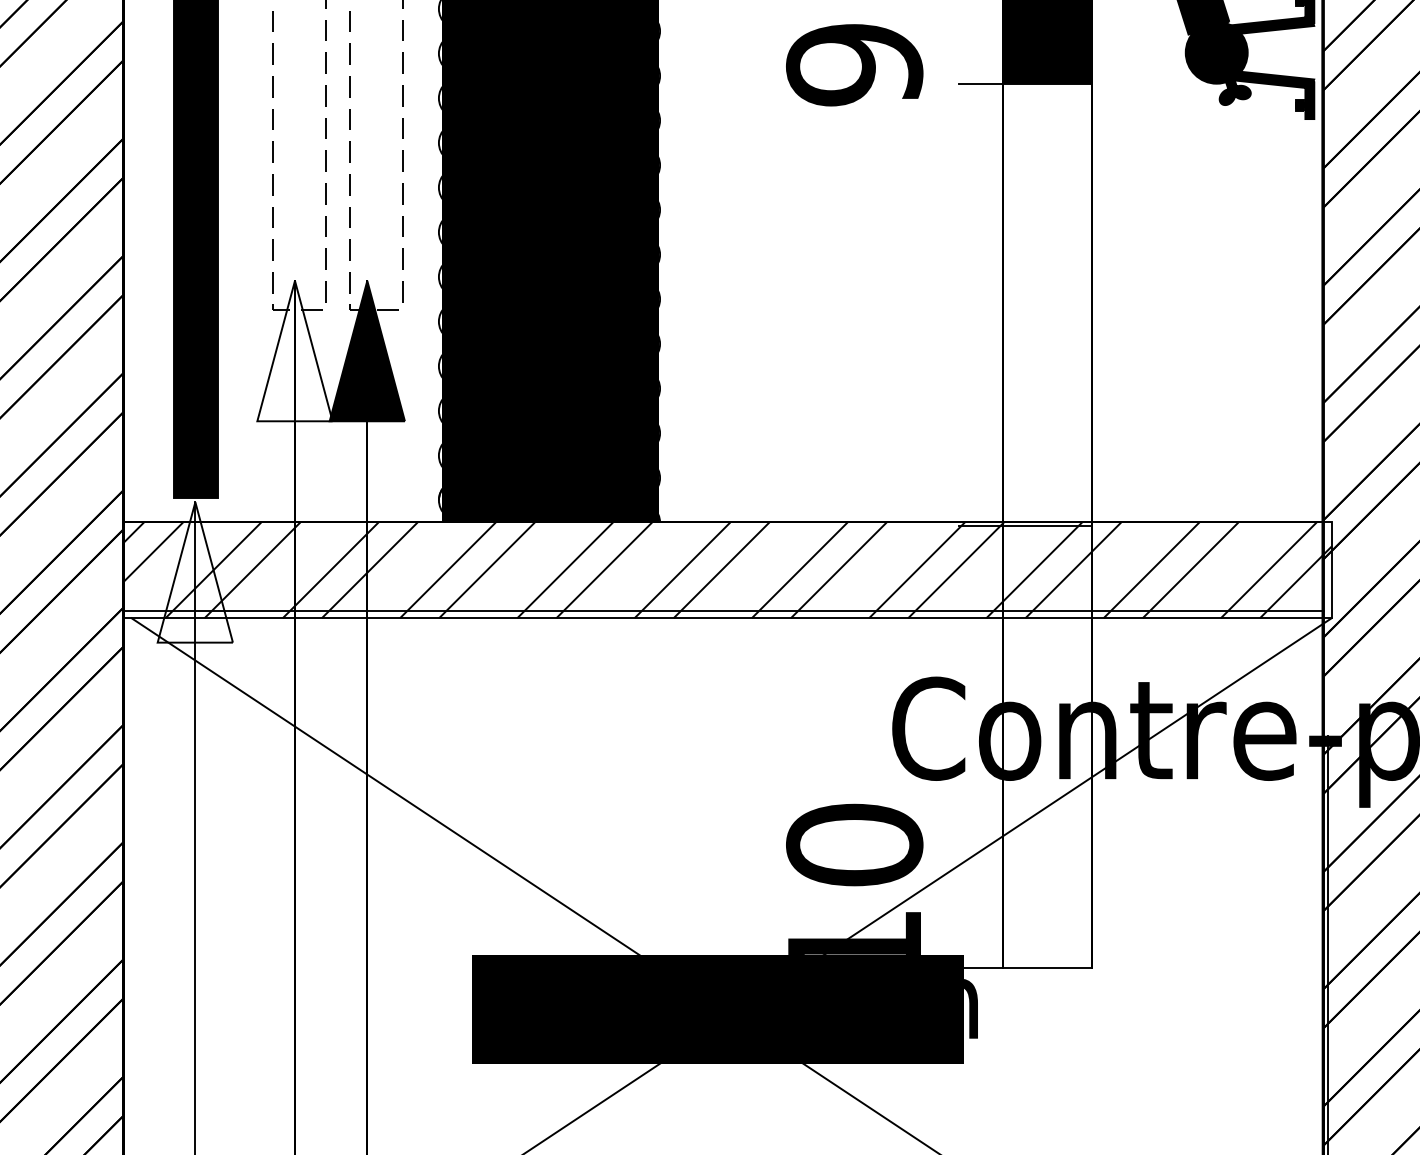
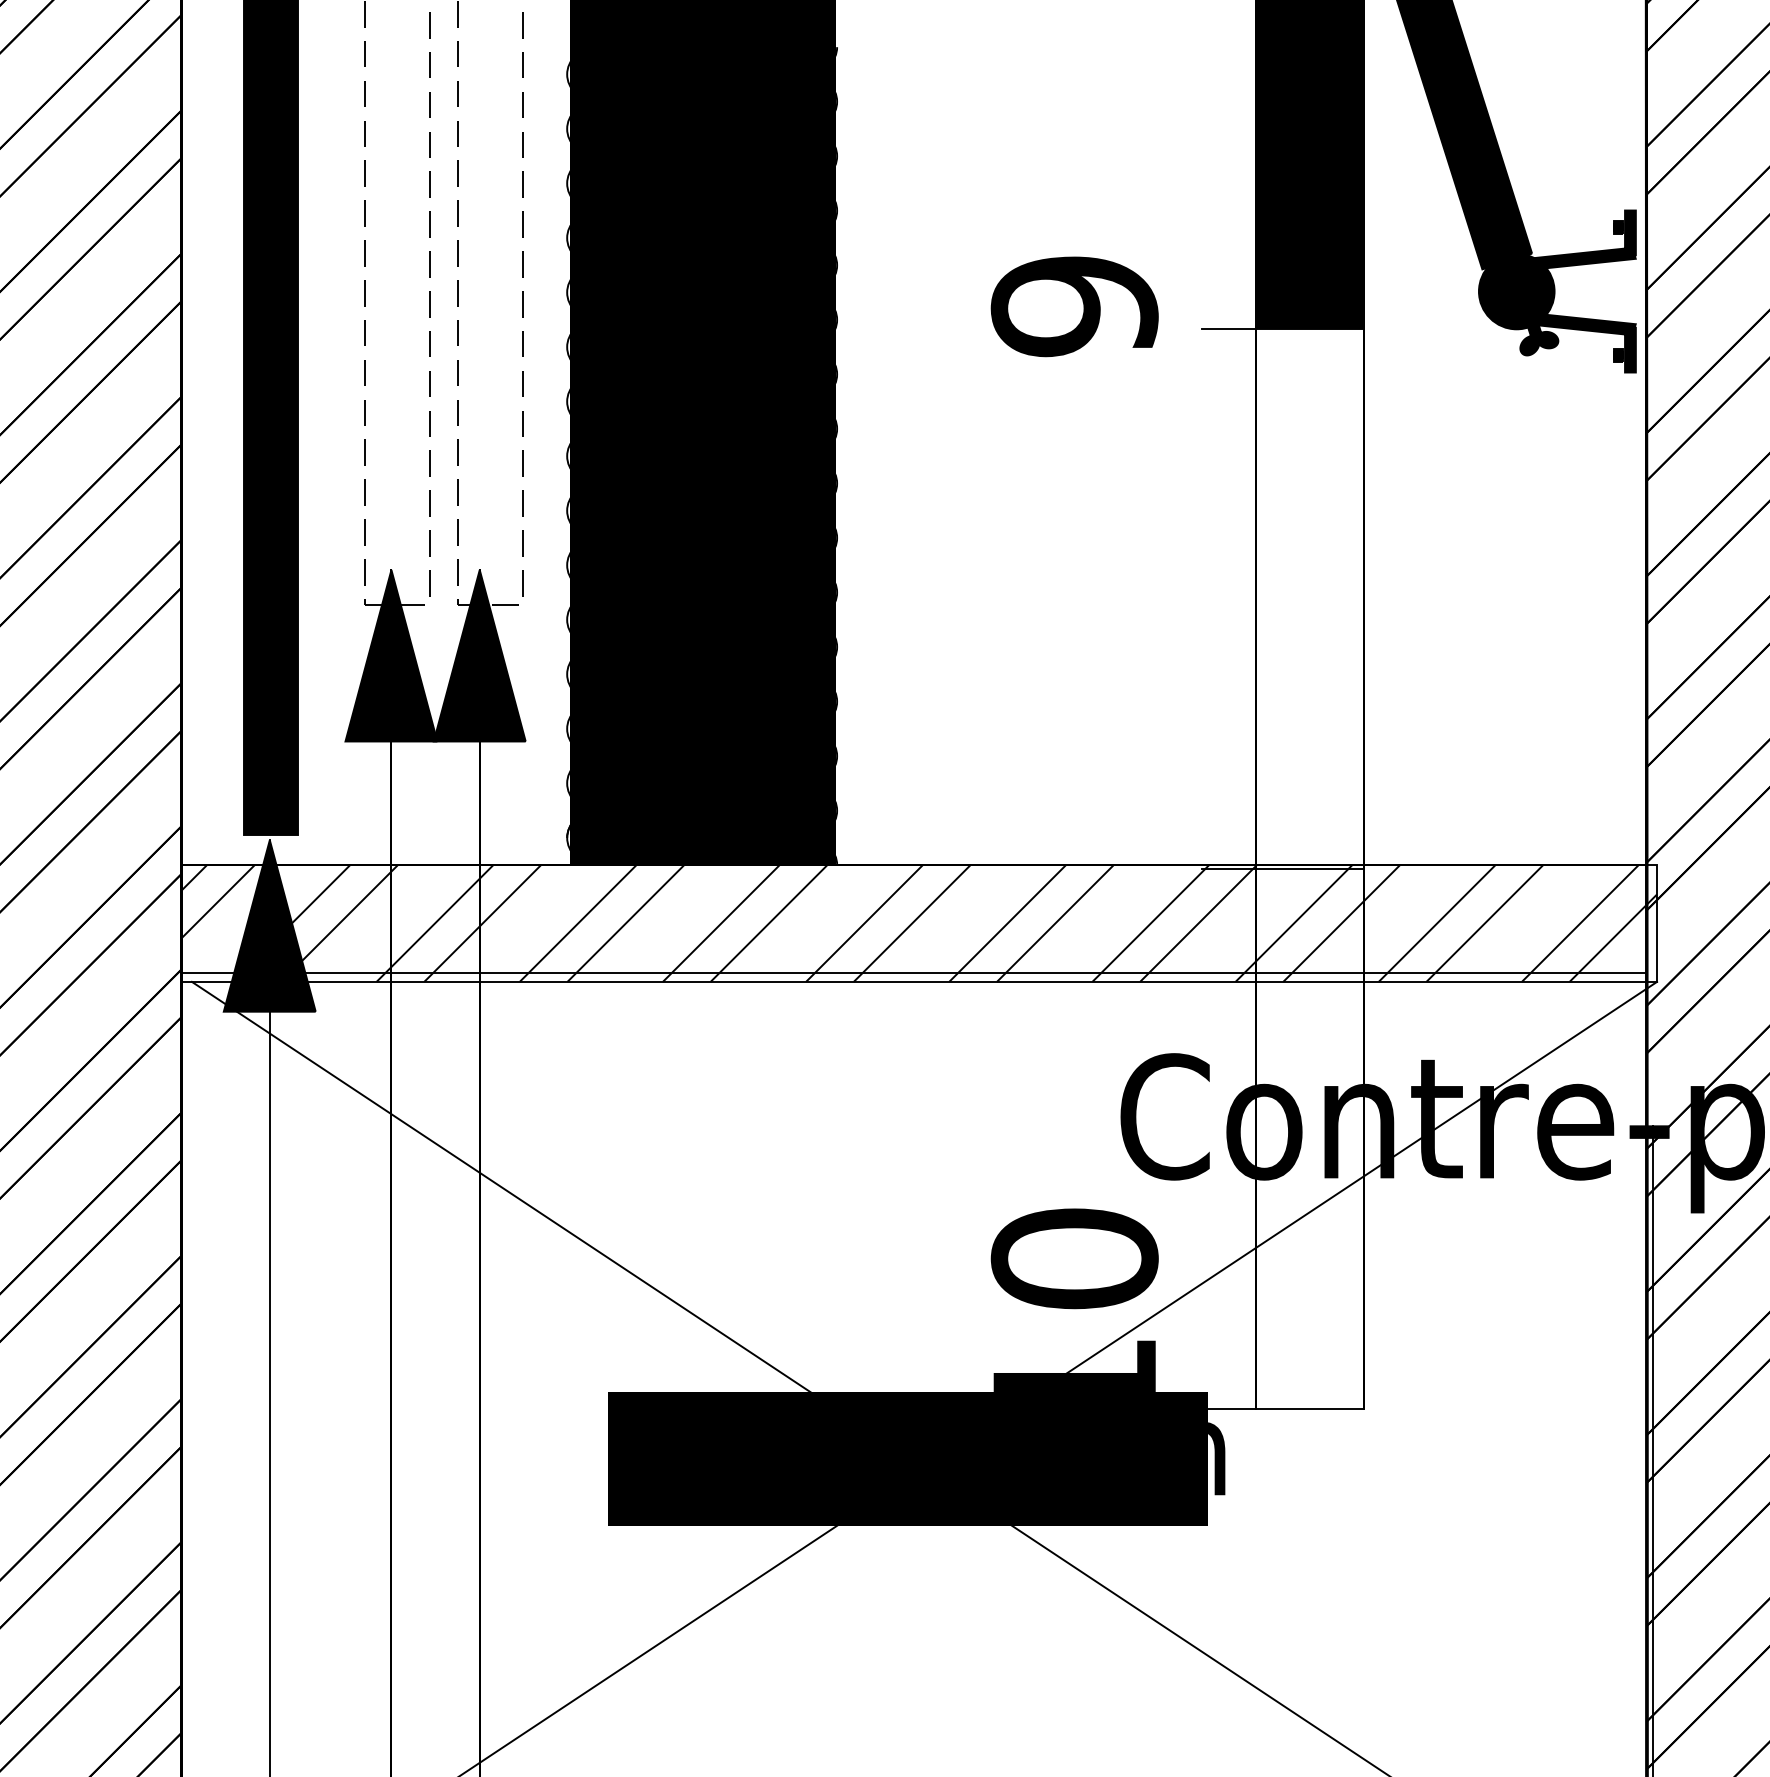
fill: (295, 350) -> (391, 655), added
fill: (195, 572) -> (269, 925), added

